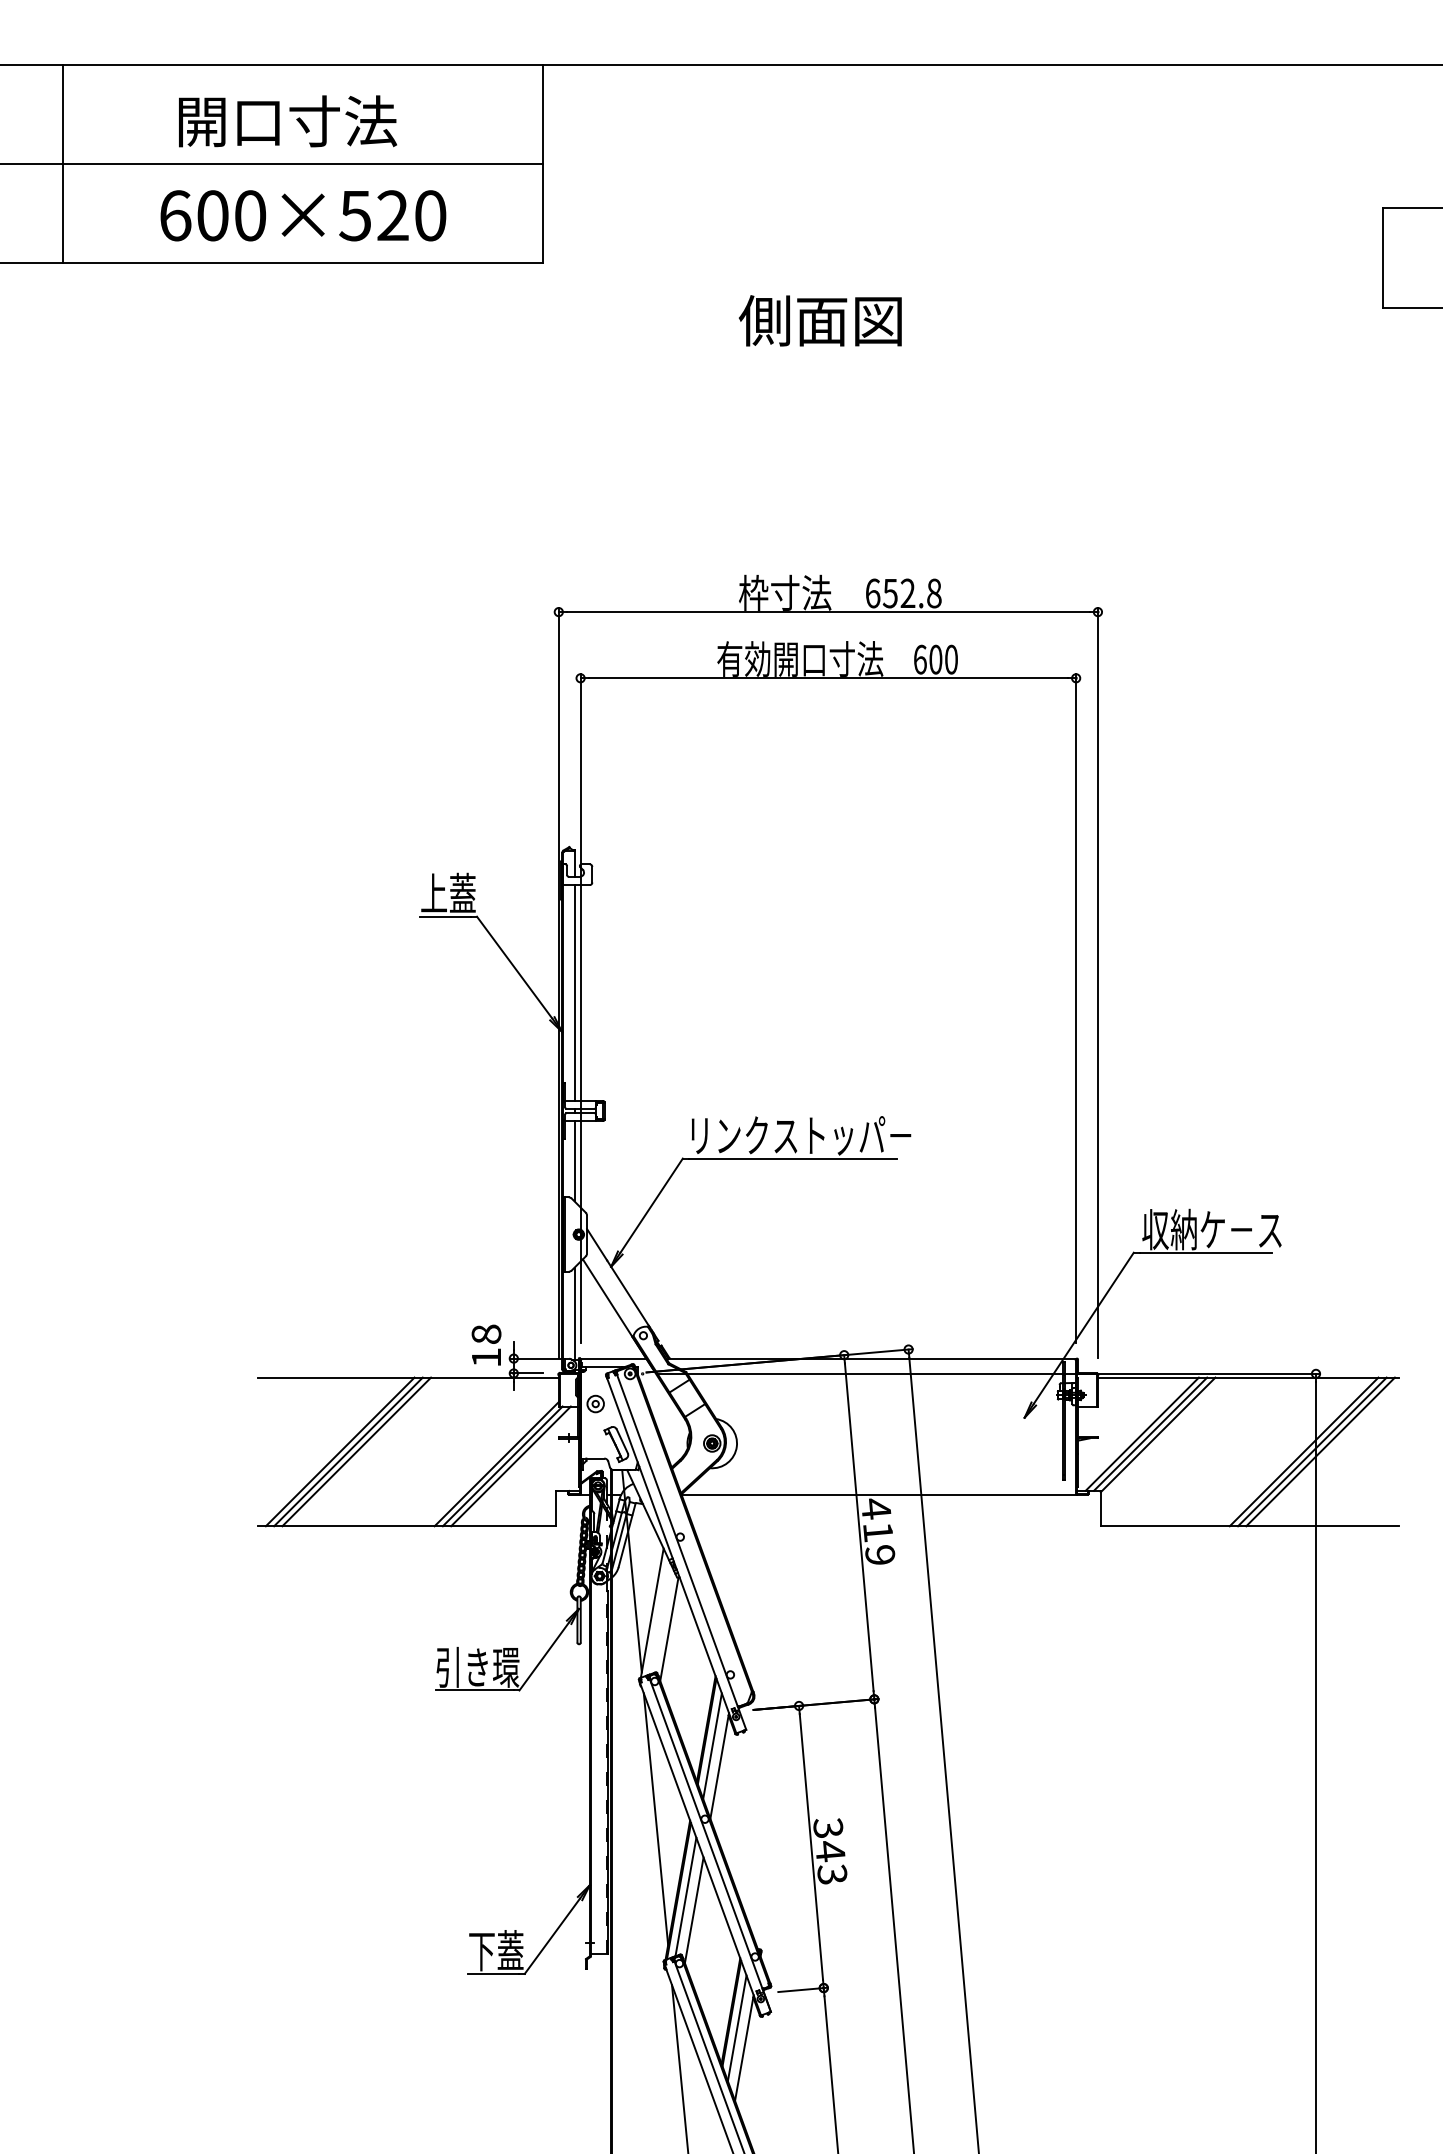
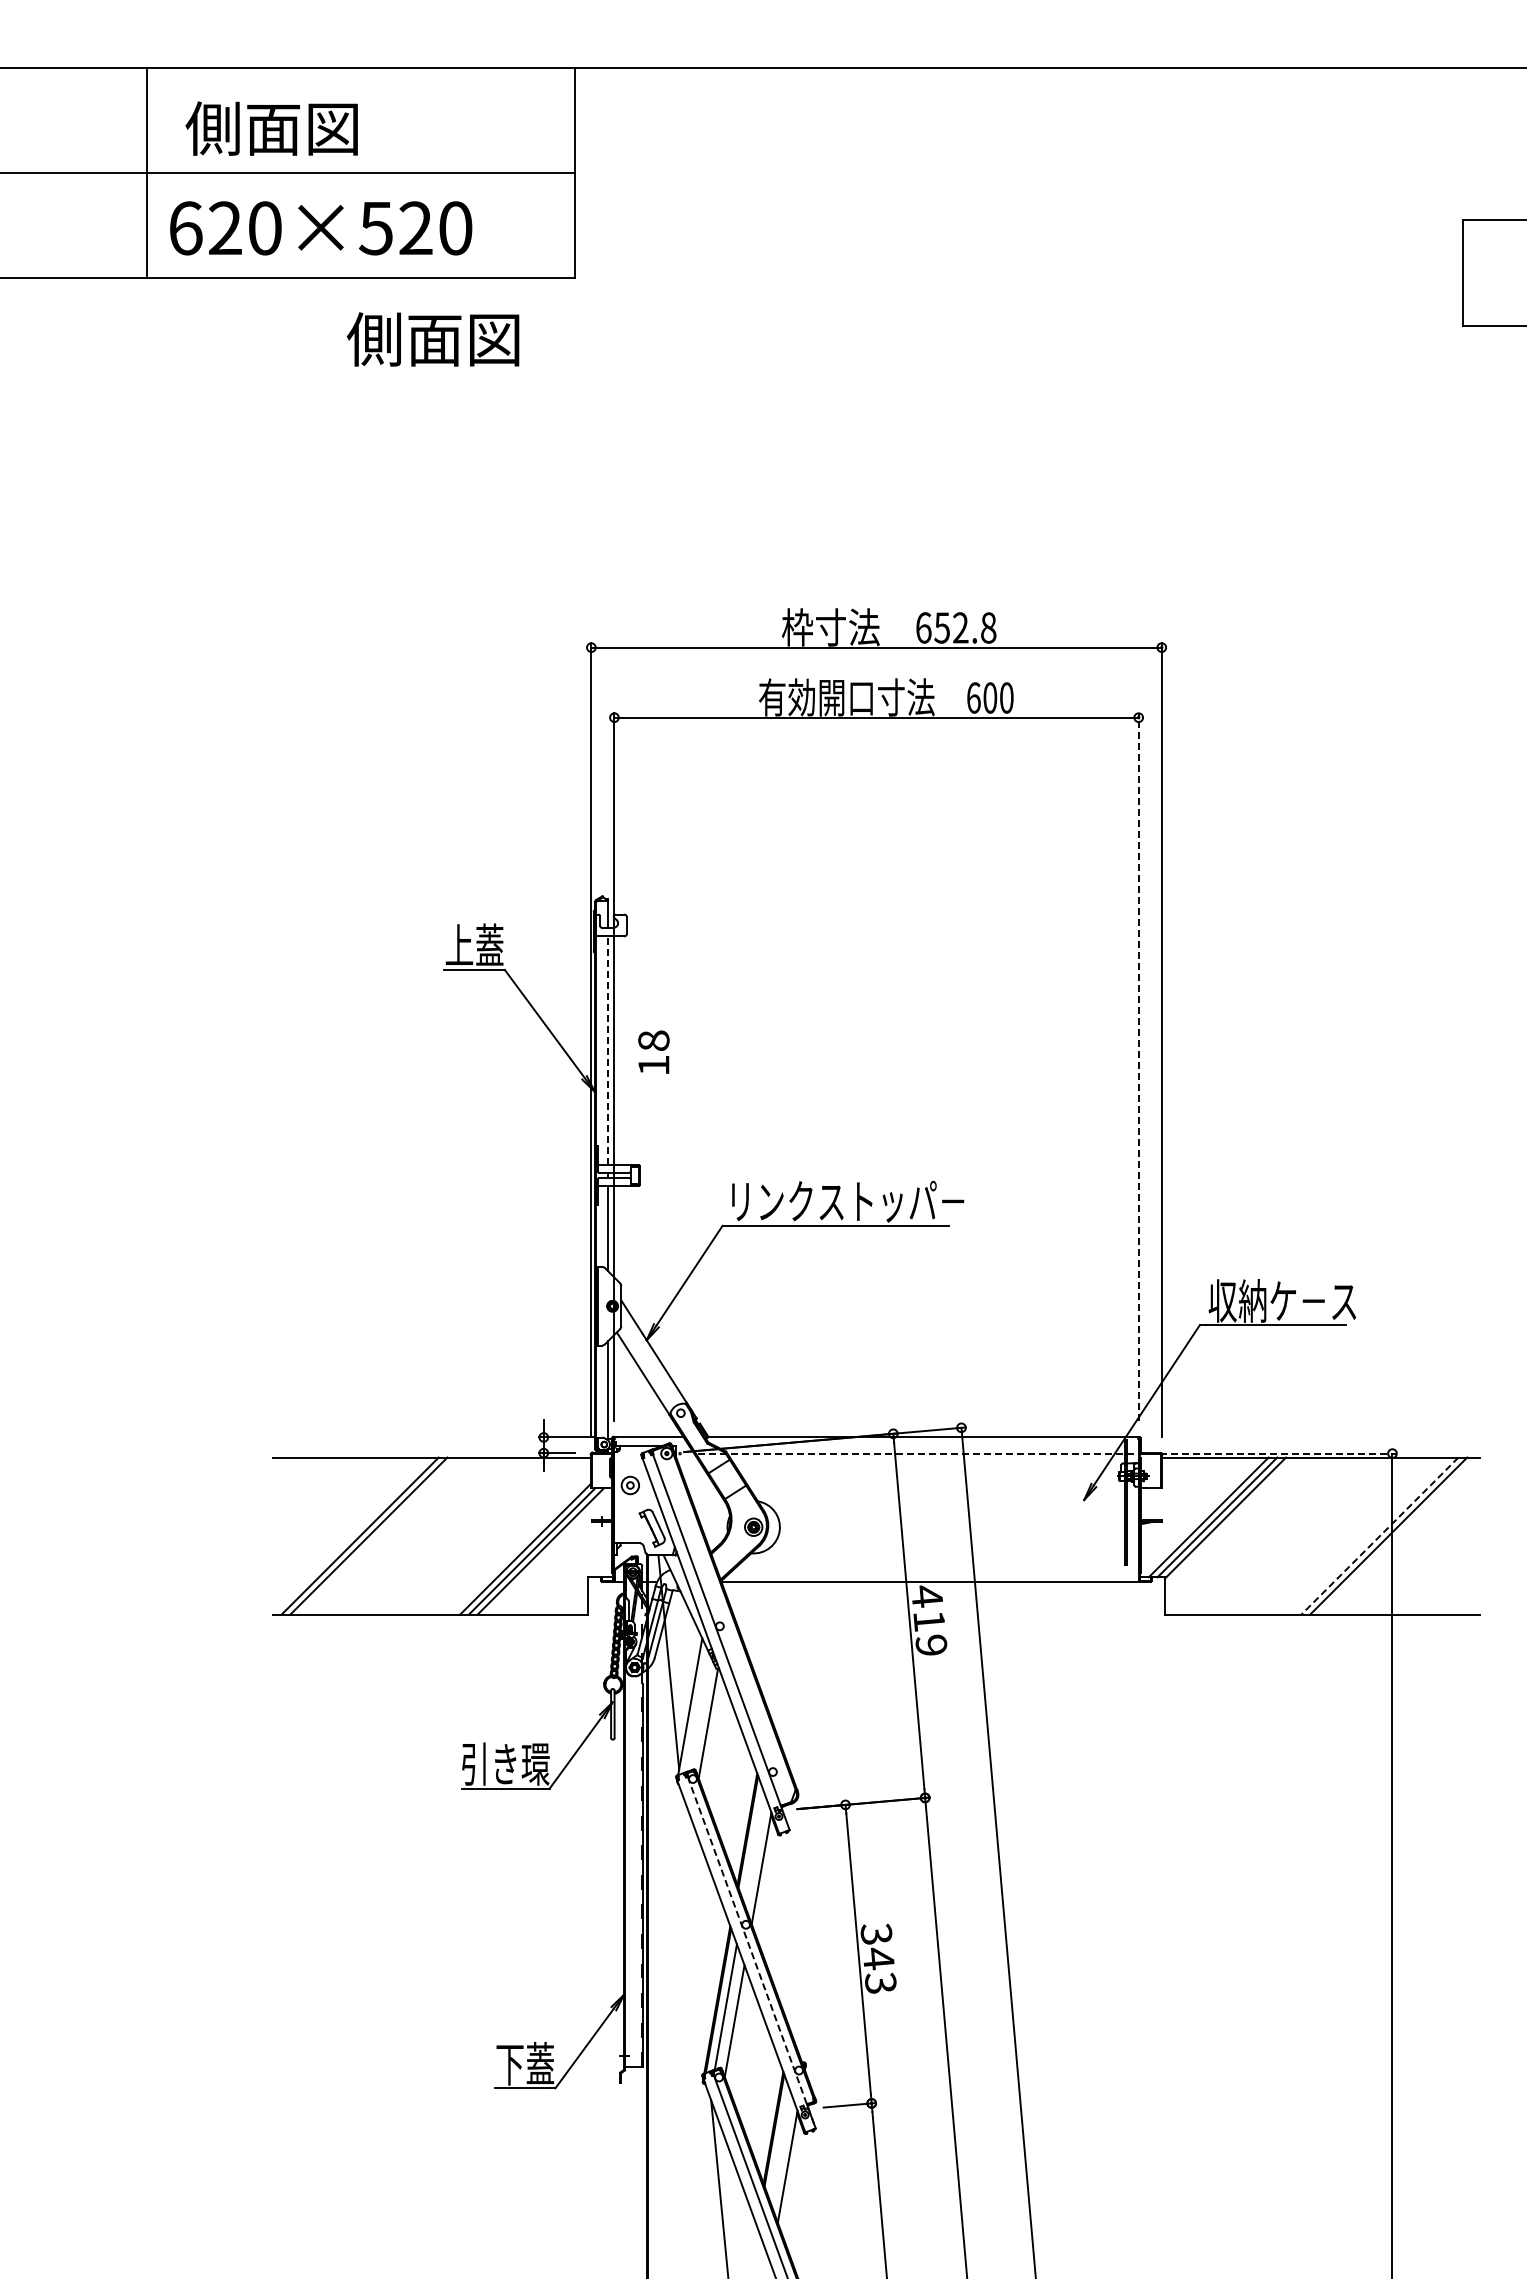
text: (285, 121) -> (302, 128), 開口寸法 -> 側面図
line: (63, 163) -> (147, 173), moved
text: (212, 215) -> (225, 228), 600×520 -> 620×520
text: (819, 320) -> (432, 339), moved
line: (574, 992) -> (608, 1050), solid -> dashed
line: (1075, 1008) -> (1138, 1067), solid -> dashed
text: (486, 1344) -> (653, 1051), moved
line: (989, 1373) -> (1047, 1453), solid -> dashed
line: (356, 1451) -> (377, 1535), removed
line: (1320, 1451) -> (1397, 1535), removed
line: (1303, 1452) -> (1379, 1536), solid -> dashed
line: (712, 1746) -> (753, 1847), removed
line: (656, 1818) -> (694, 1924), removed
line: (710, 1846) -> (751, 1953), solid -> dashed
line: (736, 2027) -> (779, 2145), removed

